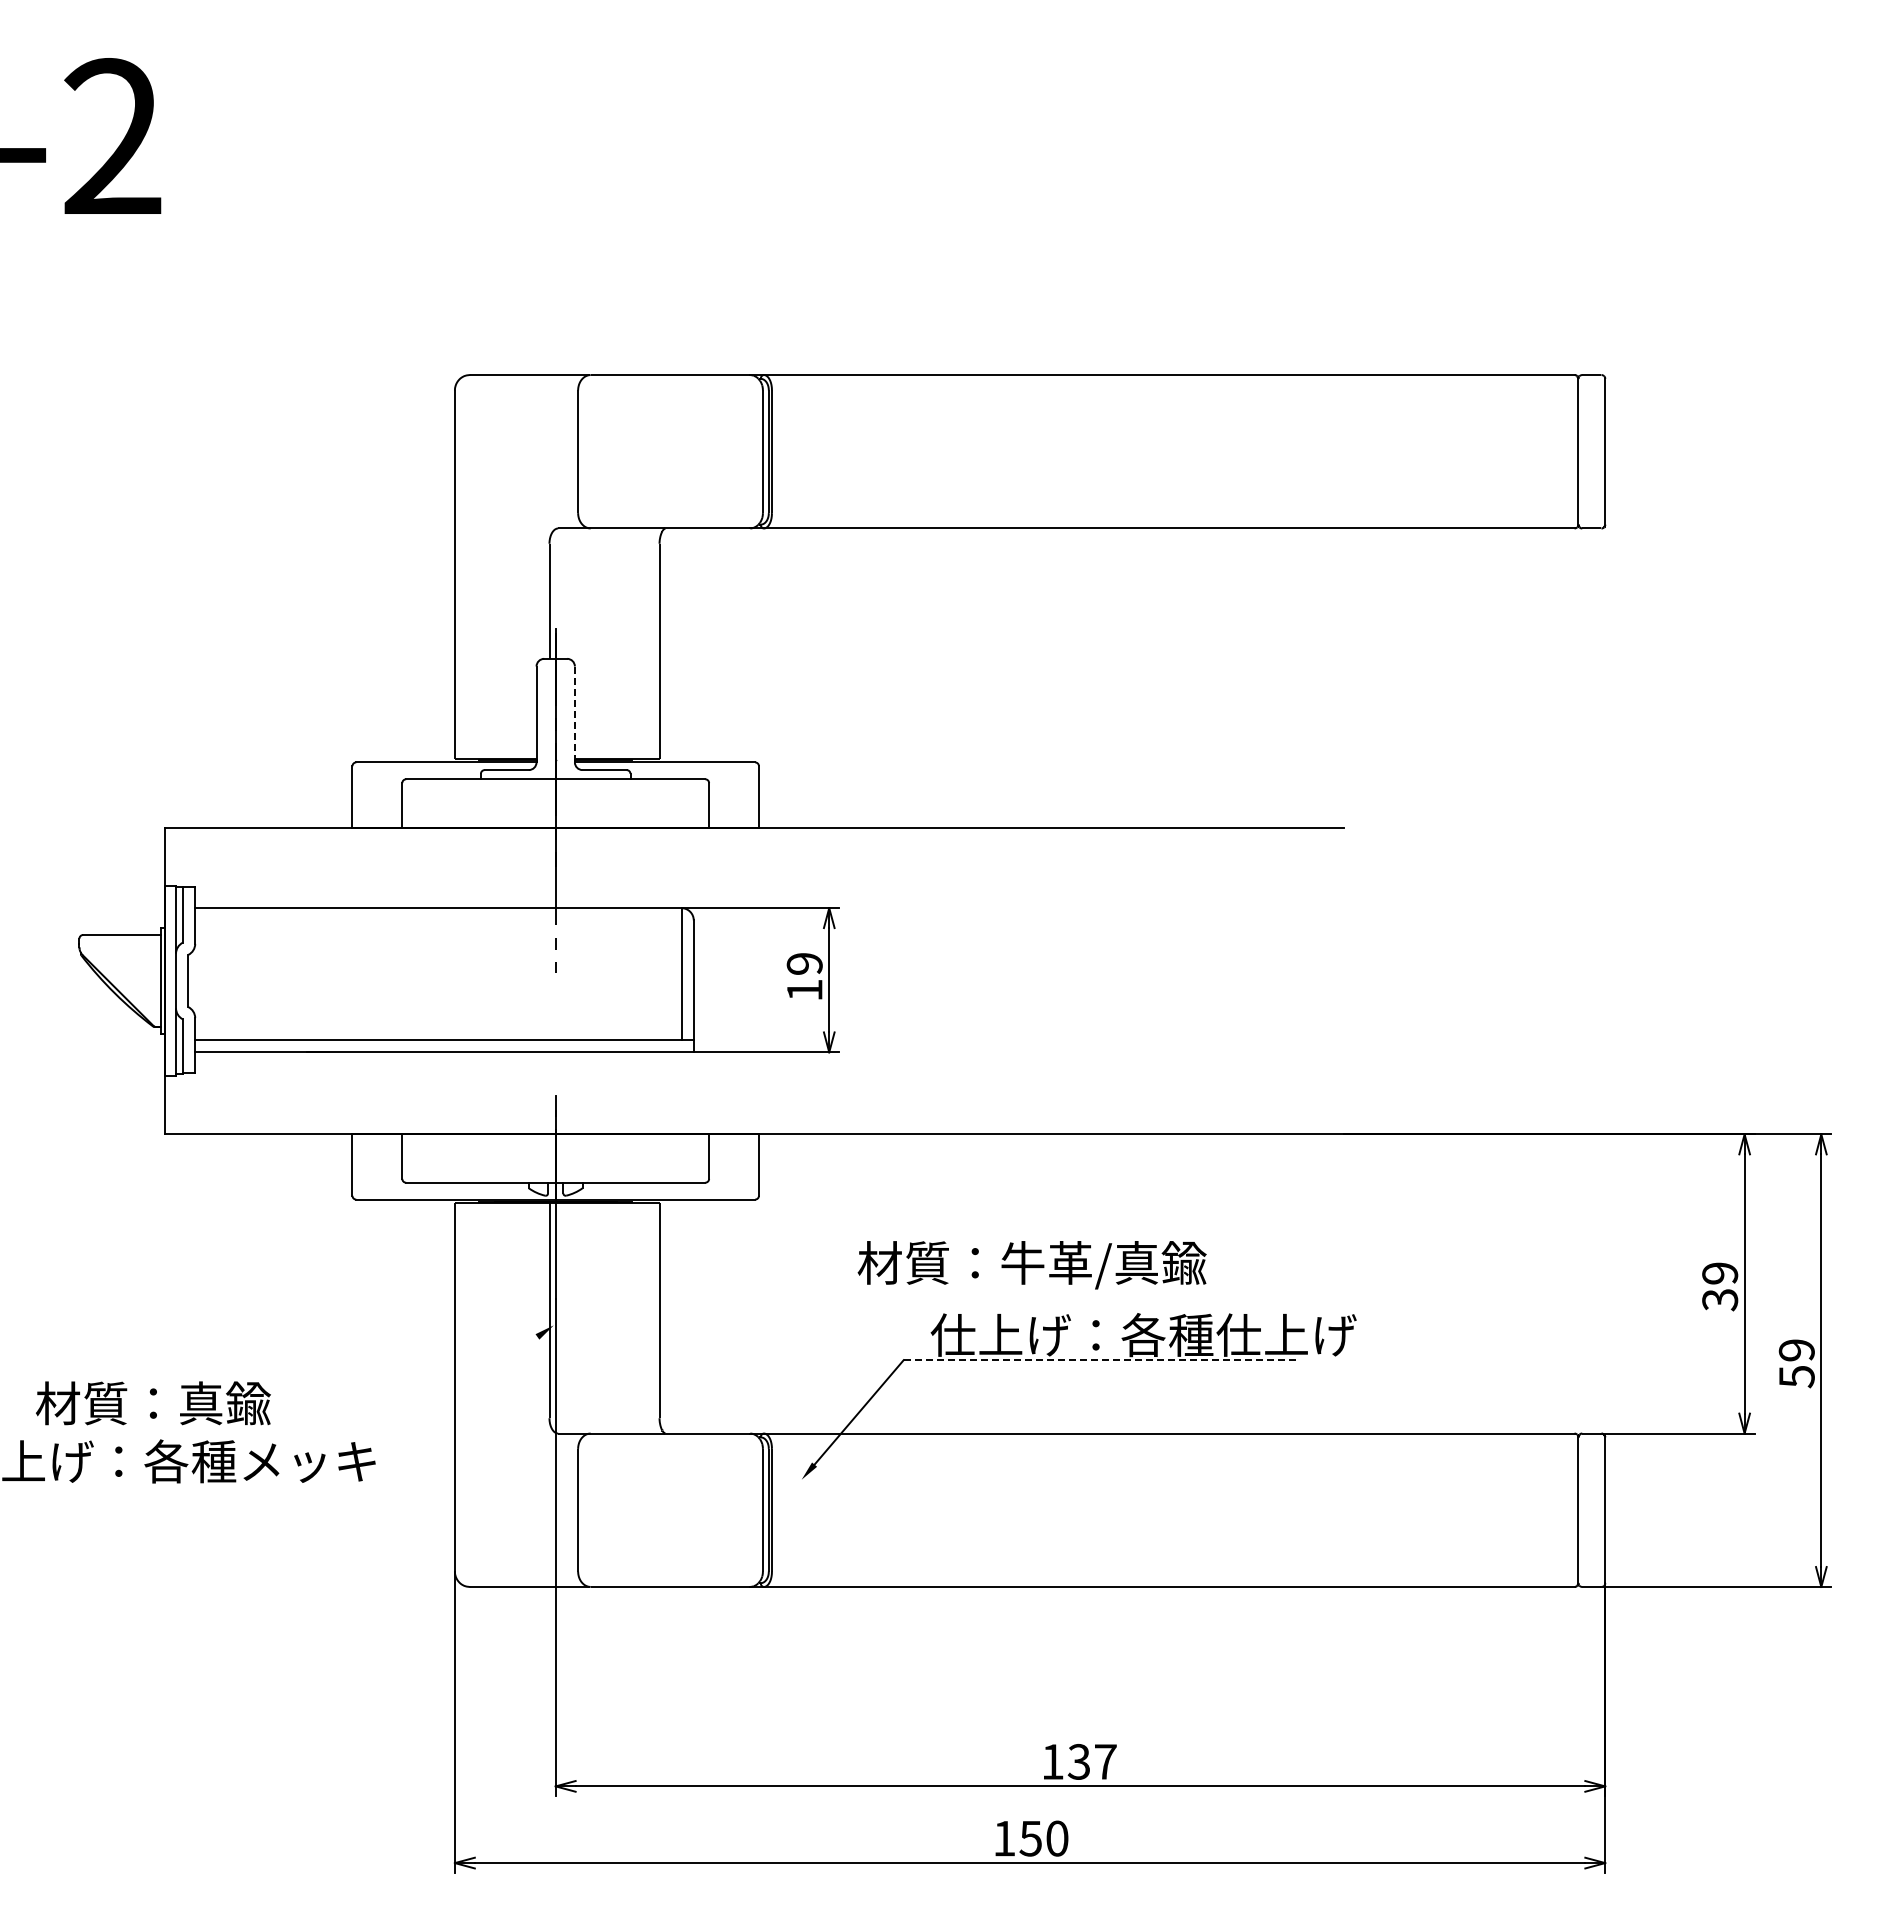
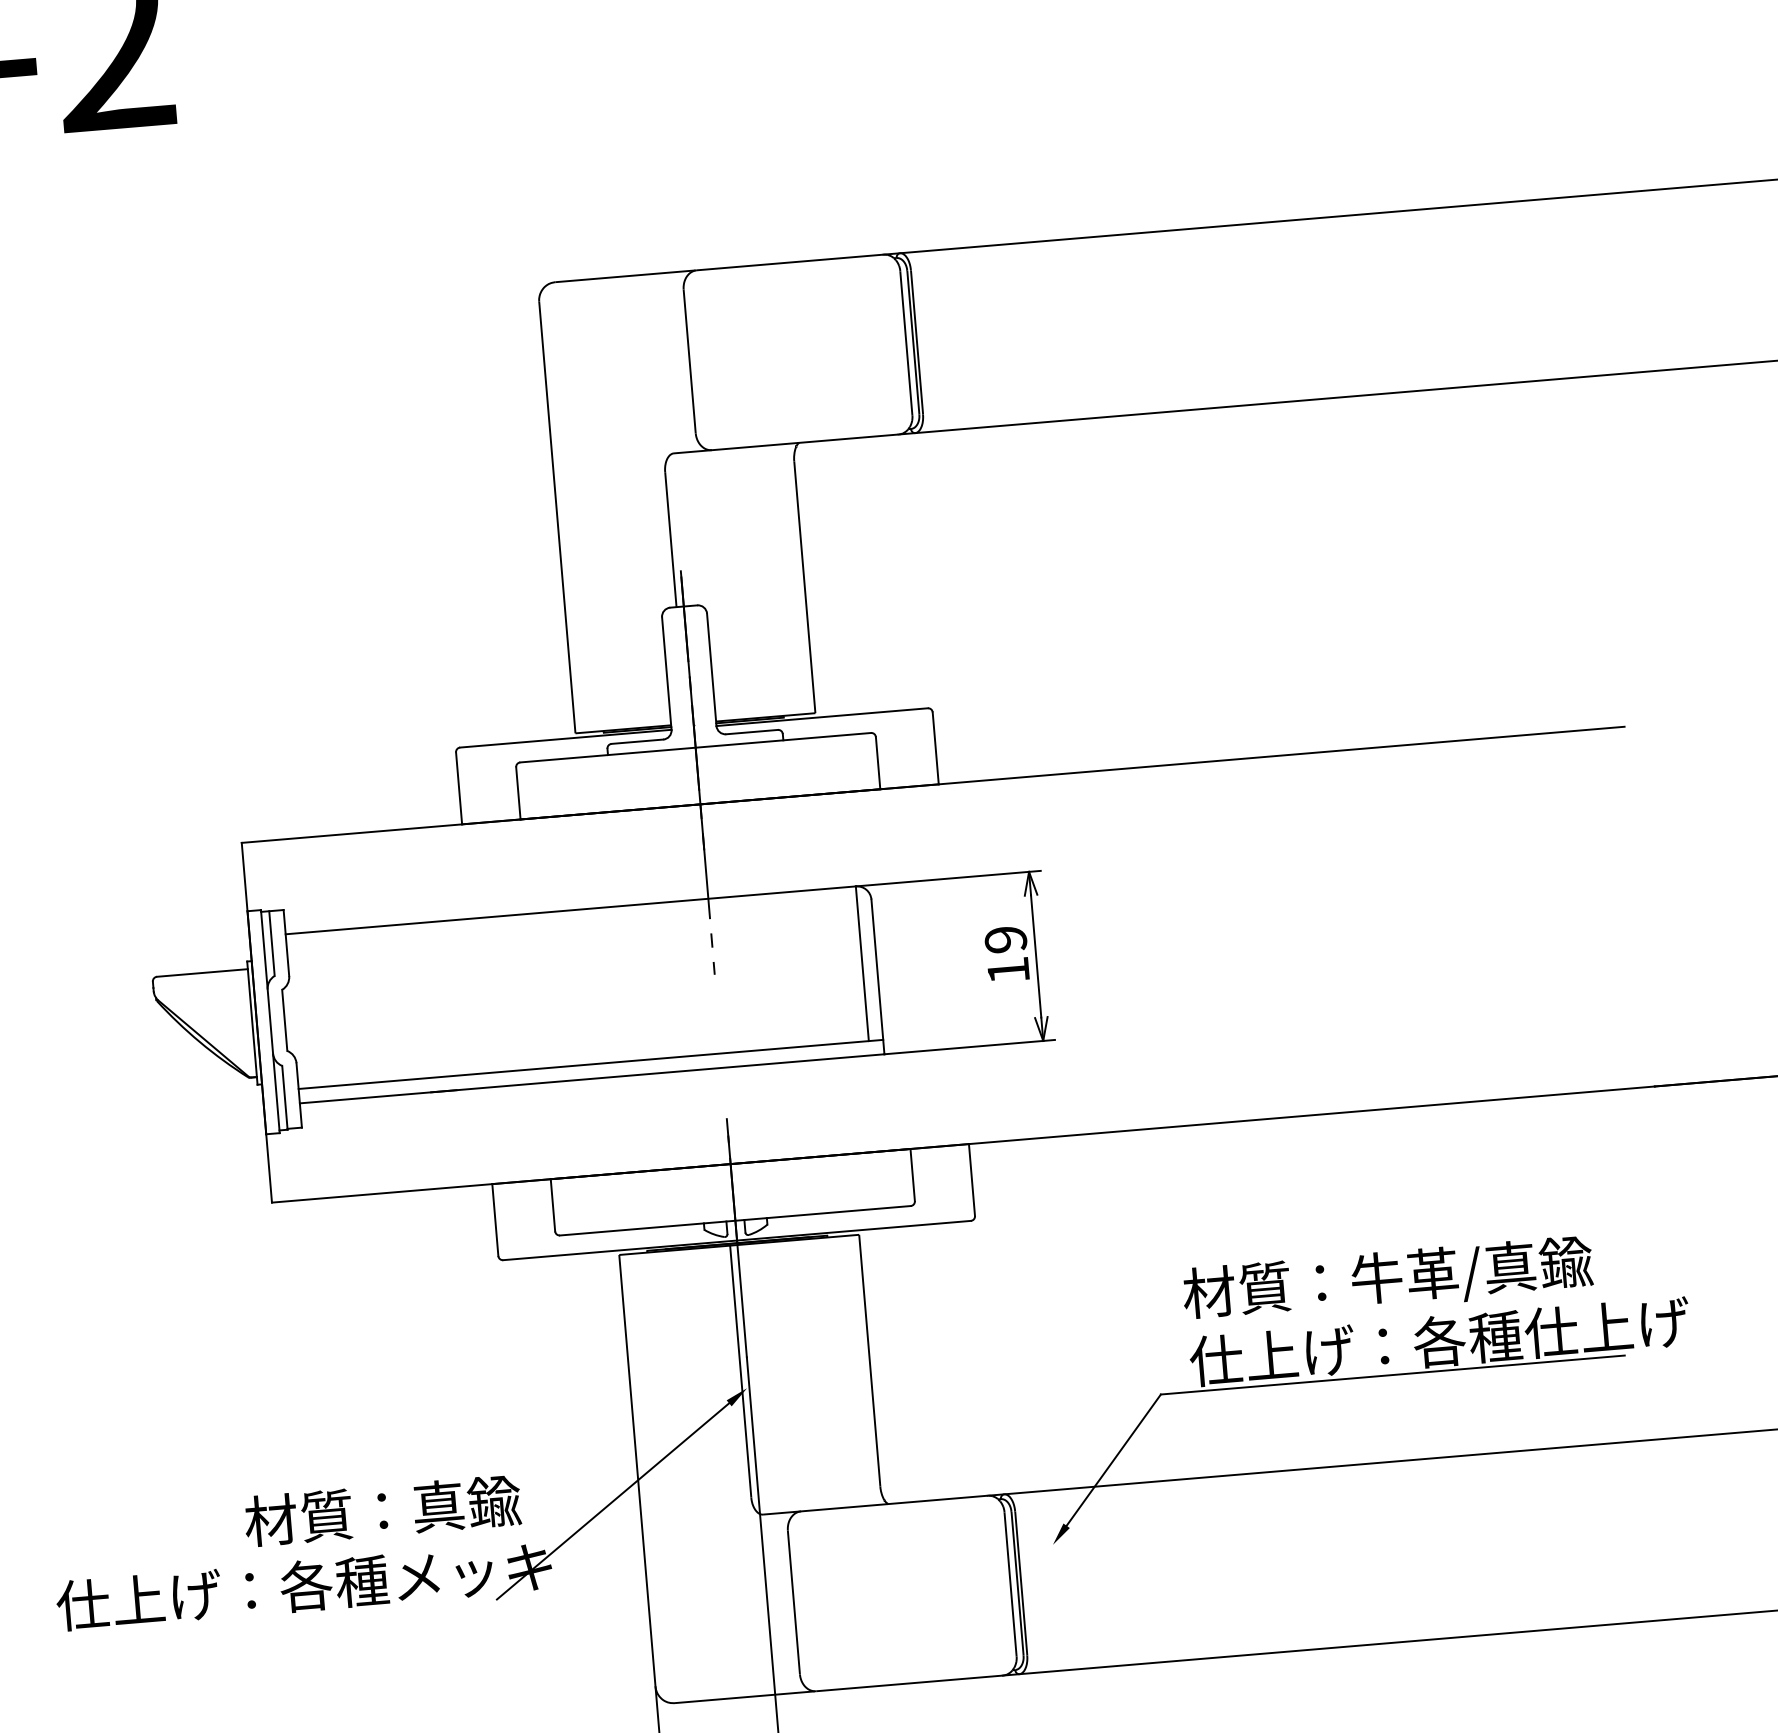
line: (574, 714) -> (711, 669), dashed -> solid
text: (1031, 1265) -> (1387, 1280), moved
line: (1101, 1360) -> (1392, 1375), dashed -> solid
text: (153, 1403) -> (382, 1511), moved
line: (431, 1411) -> (612, 1501), added

